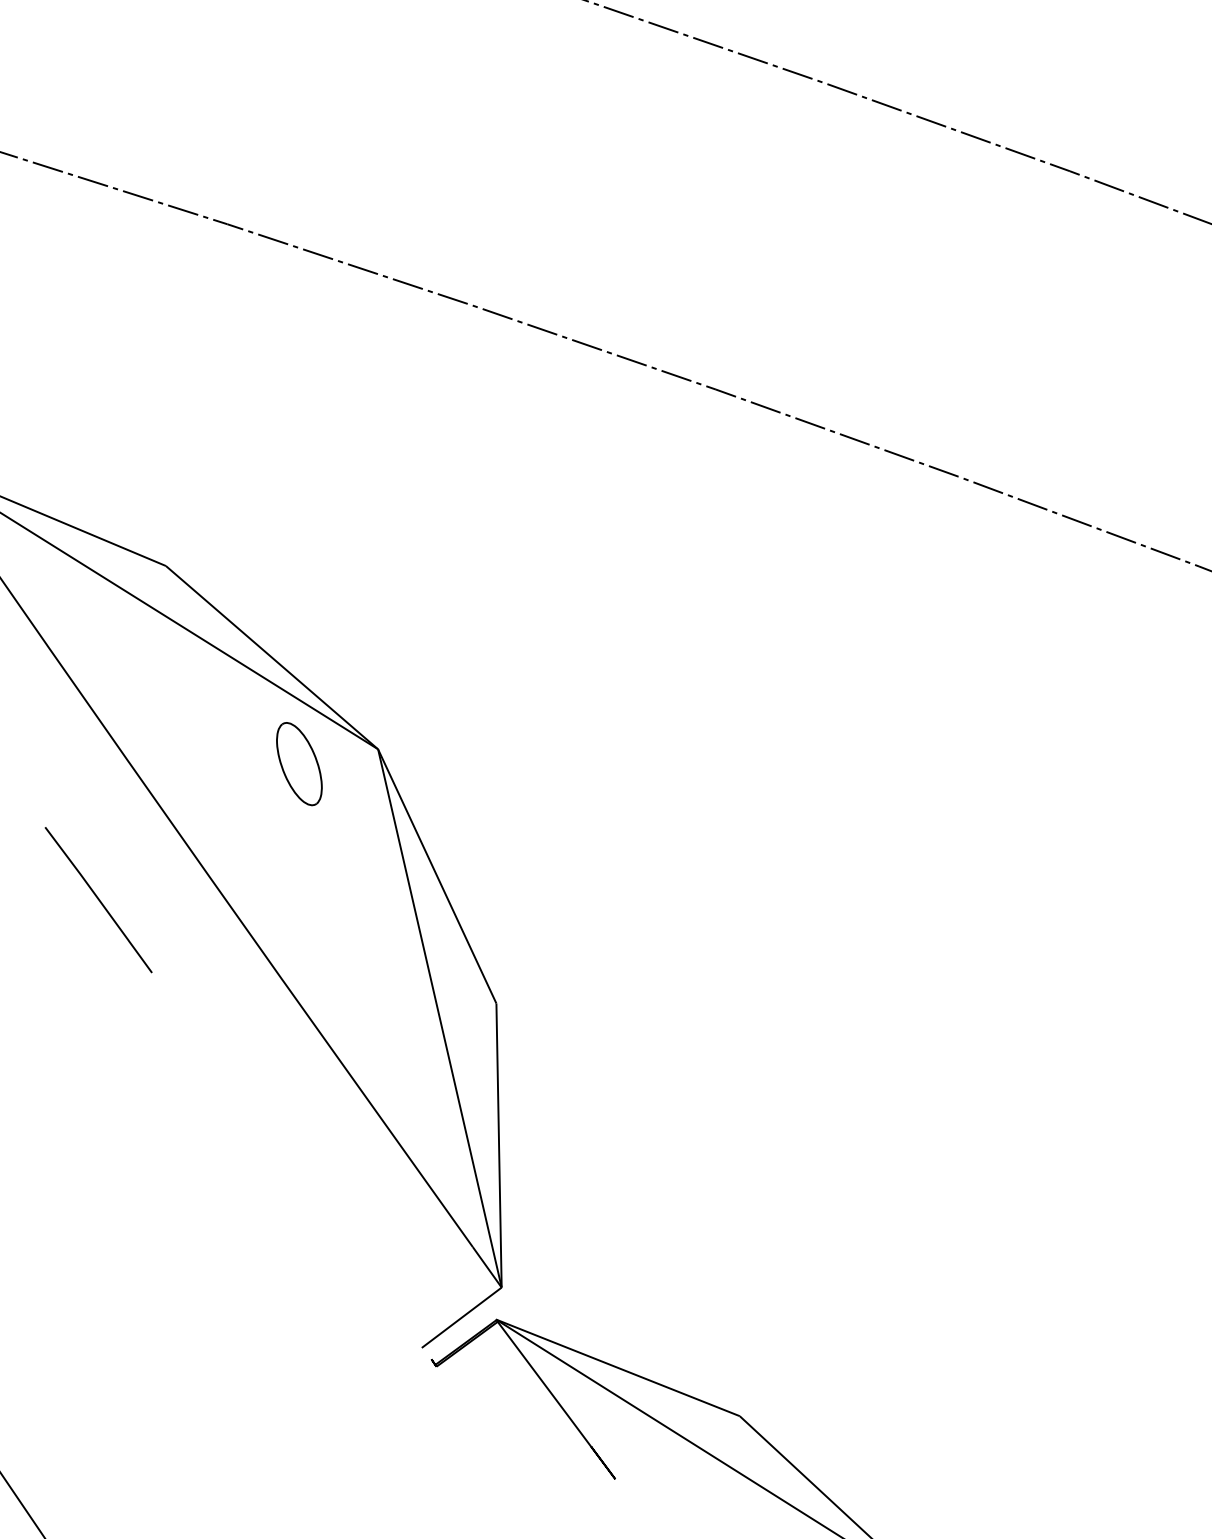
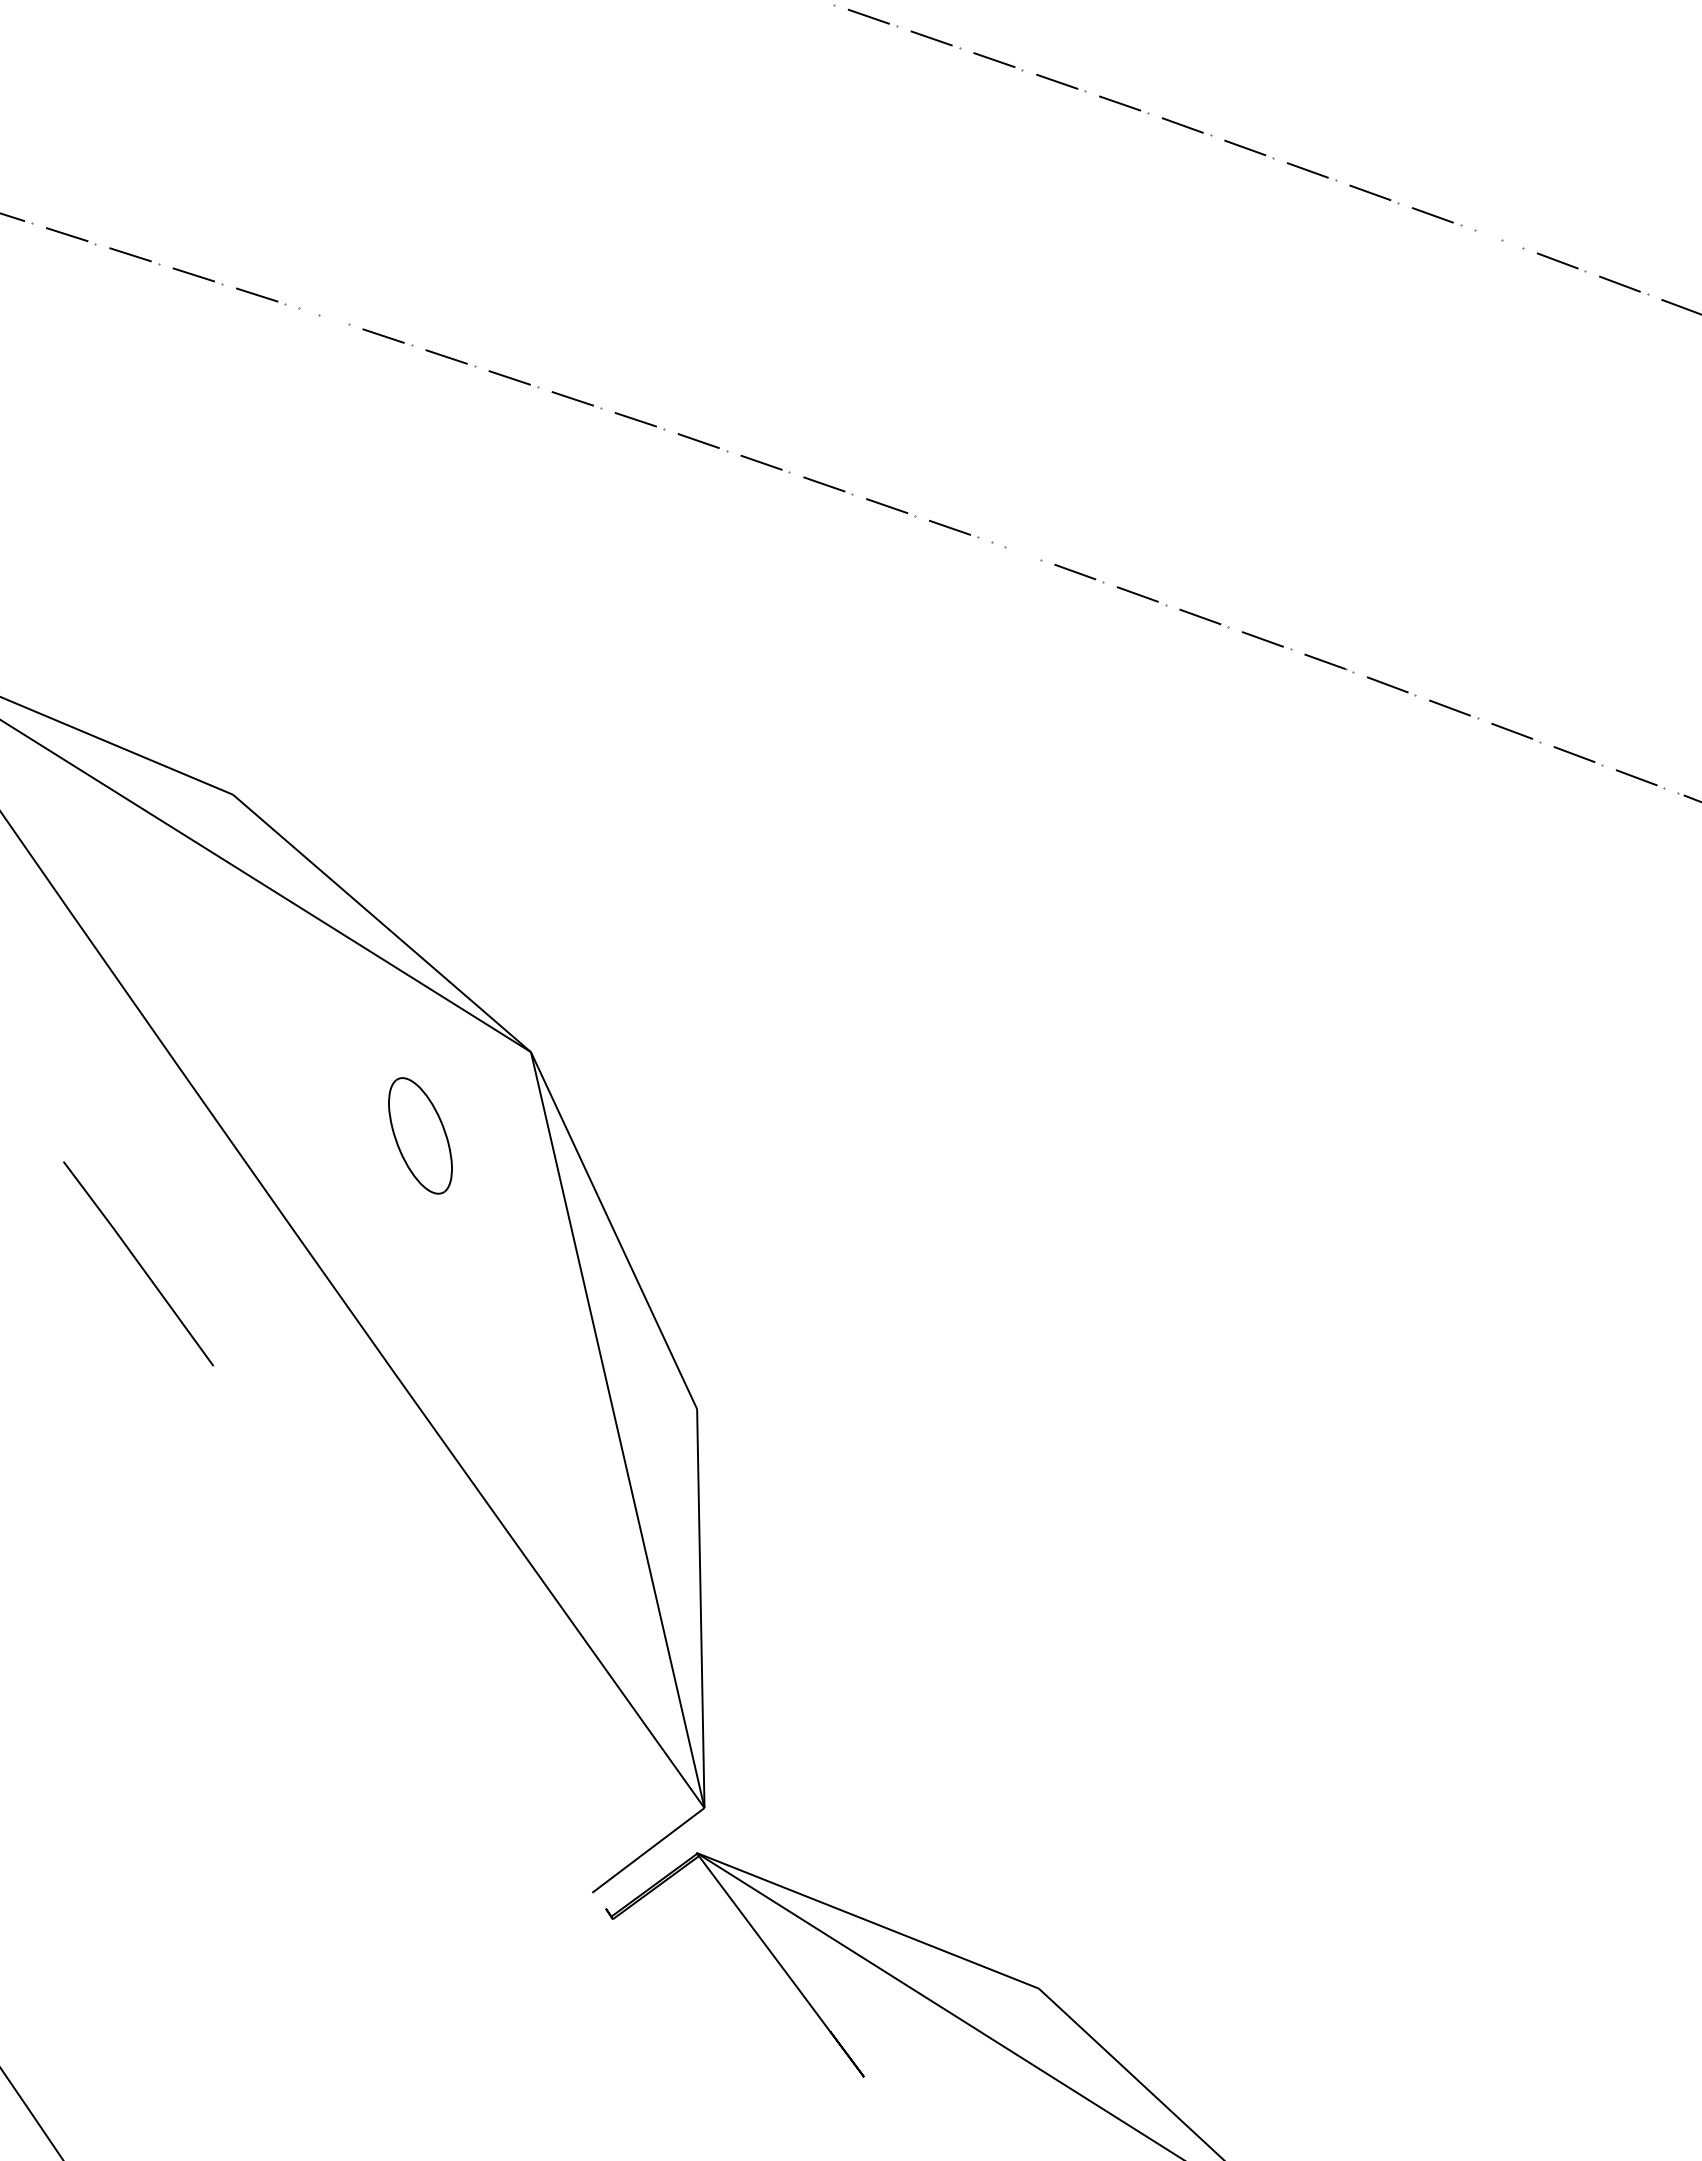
part: (299, 763) -> (420, 1135), moved

